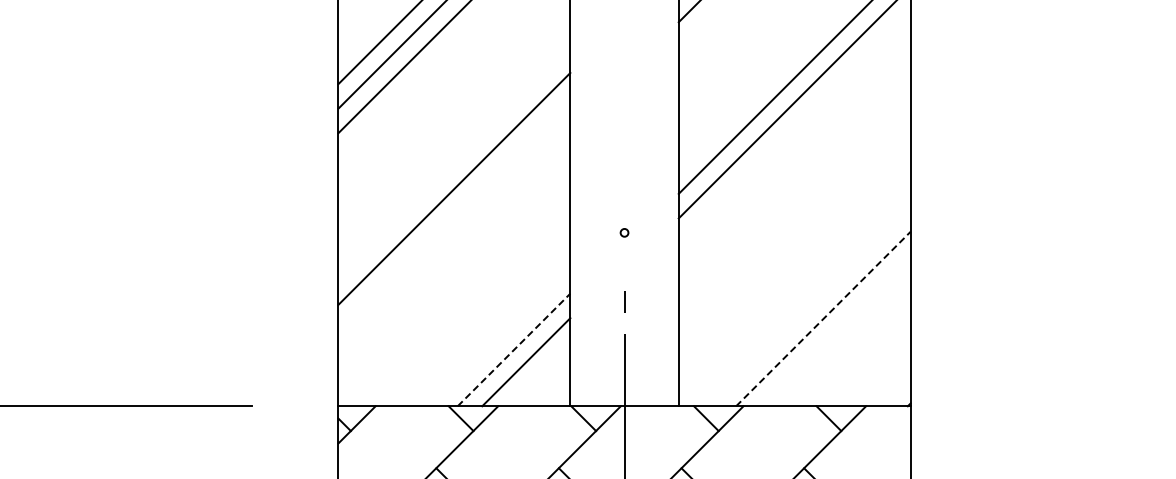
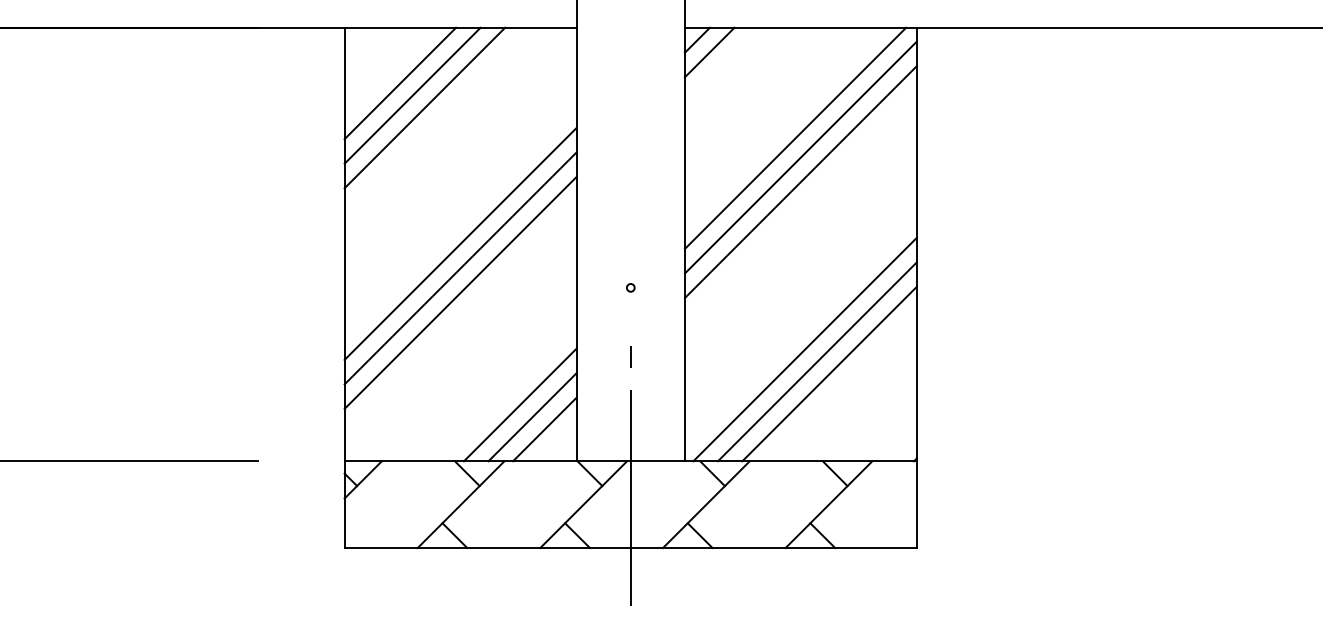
line: (794, 127) -> (800, 182), added
line: (454, 213) -> (460, 268), added
line: (454, 237) -> (460, 292), added
line: (798, 294) -> (804, 349), added
line: (810, 306) -> (816, 361), added
line: (824, 318) -> (830, 373), dashed -> solid
line: (514, 349) -> (520, 404), dashed -> solid
line: (538, 374) -> (544, 429), added

